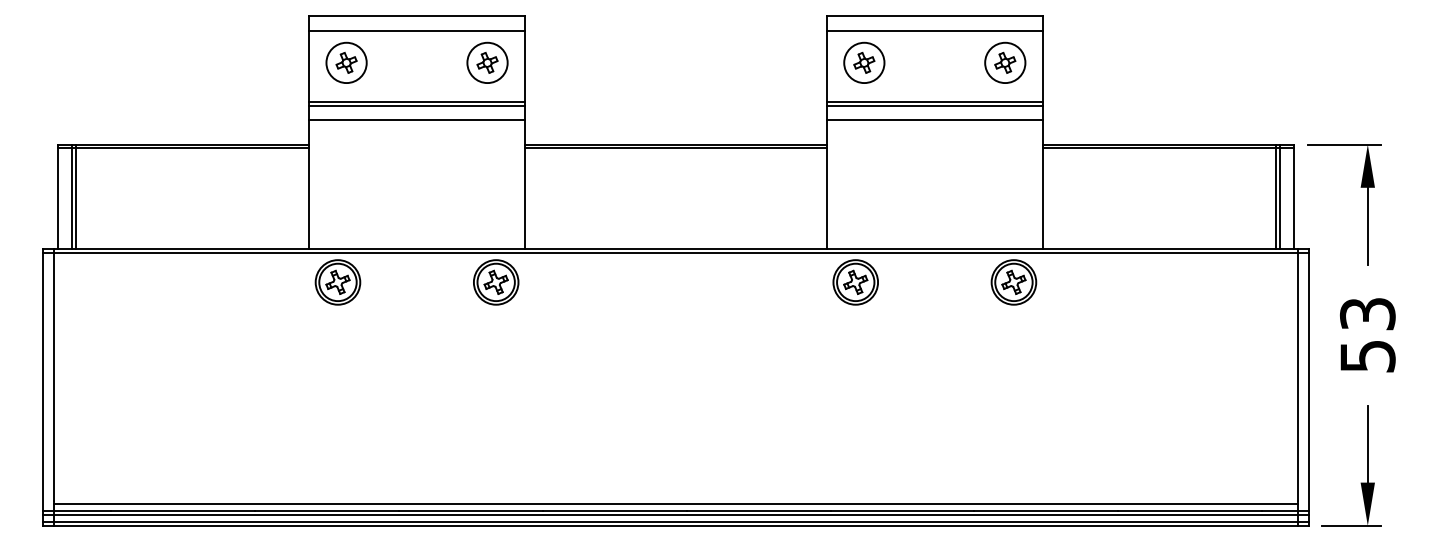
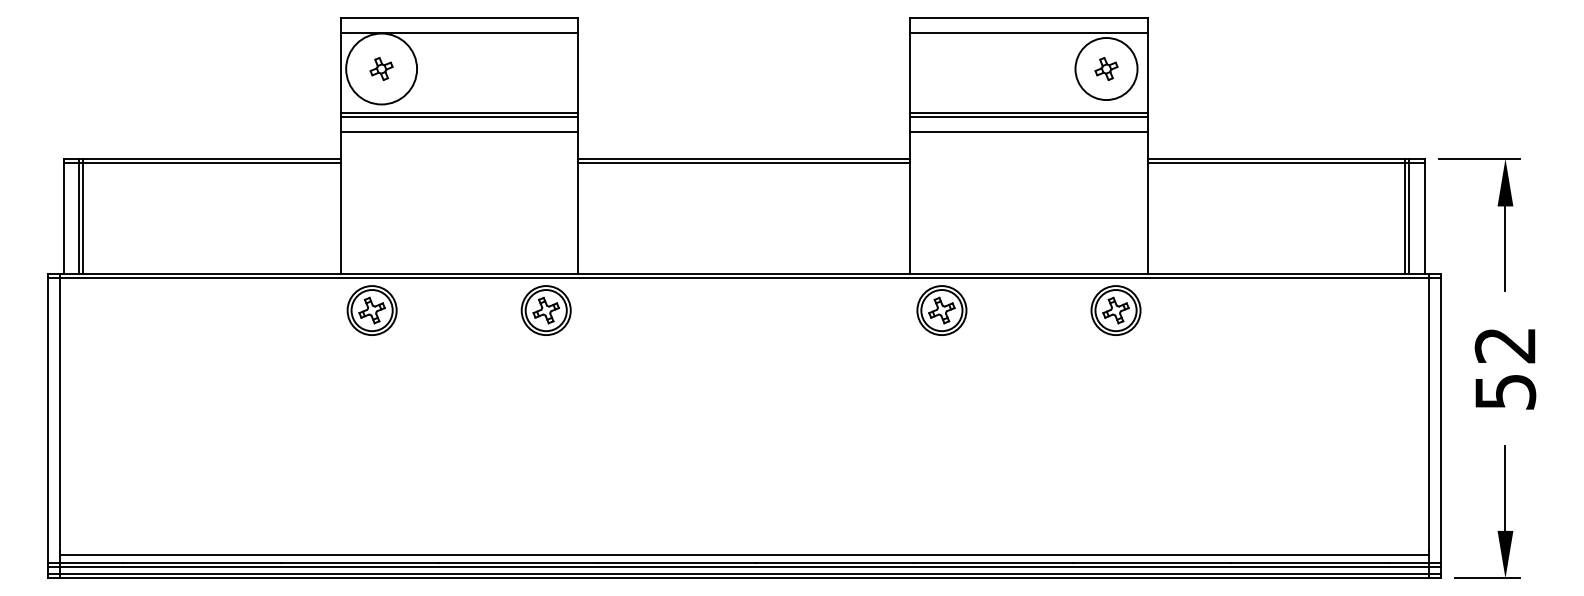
circle: (346, 62) -> (381, 68), size x1.6
part: (487, 62) -> (536, 68), removed
part: (864, 62) -> (951, 68), removed
circle: (1005, 62) -> (1106, 68), size x1.4
text: (1367, 314) -> (1505, 345), 53 -> 52

